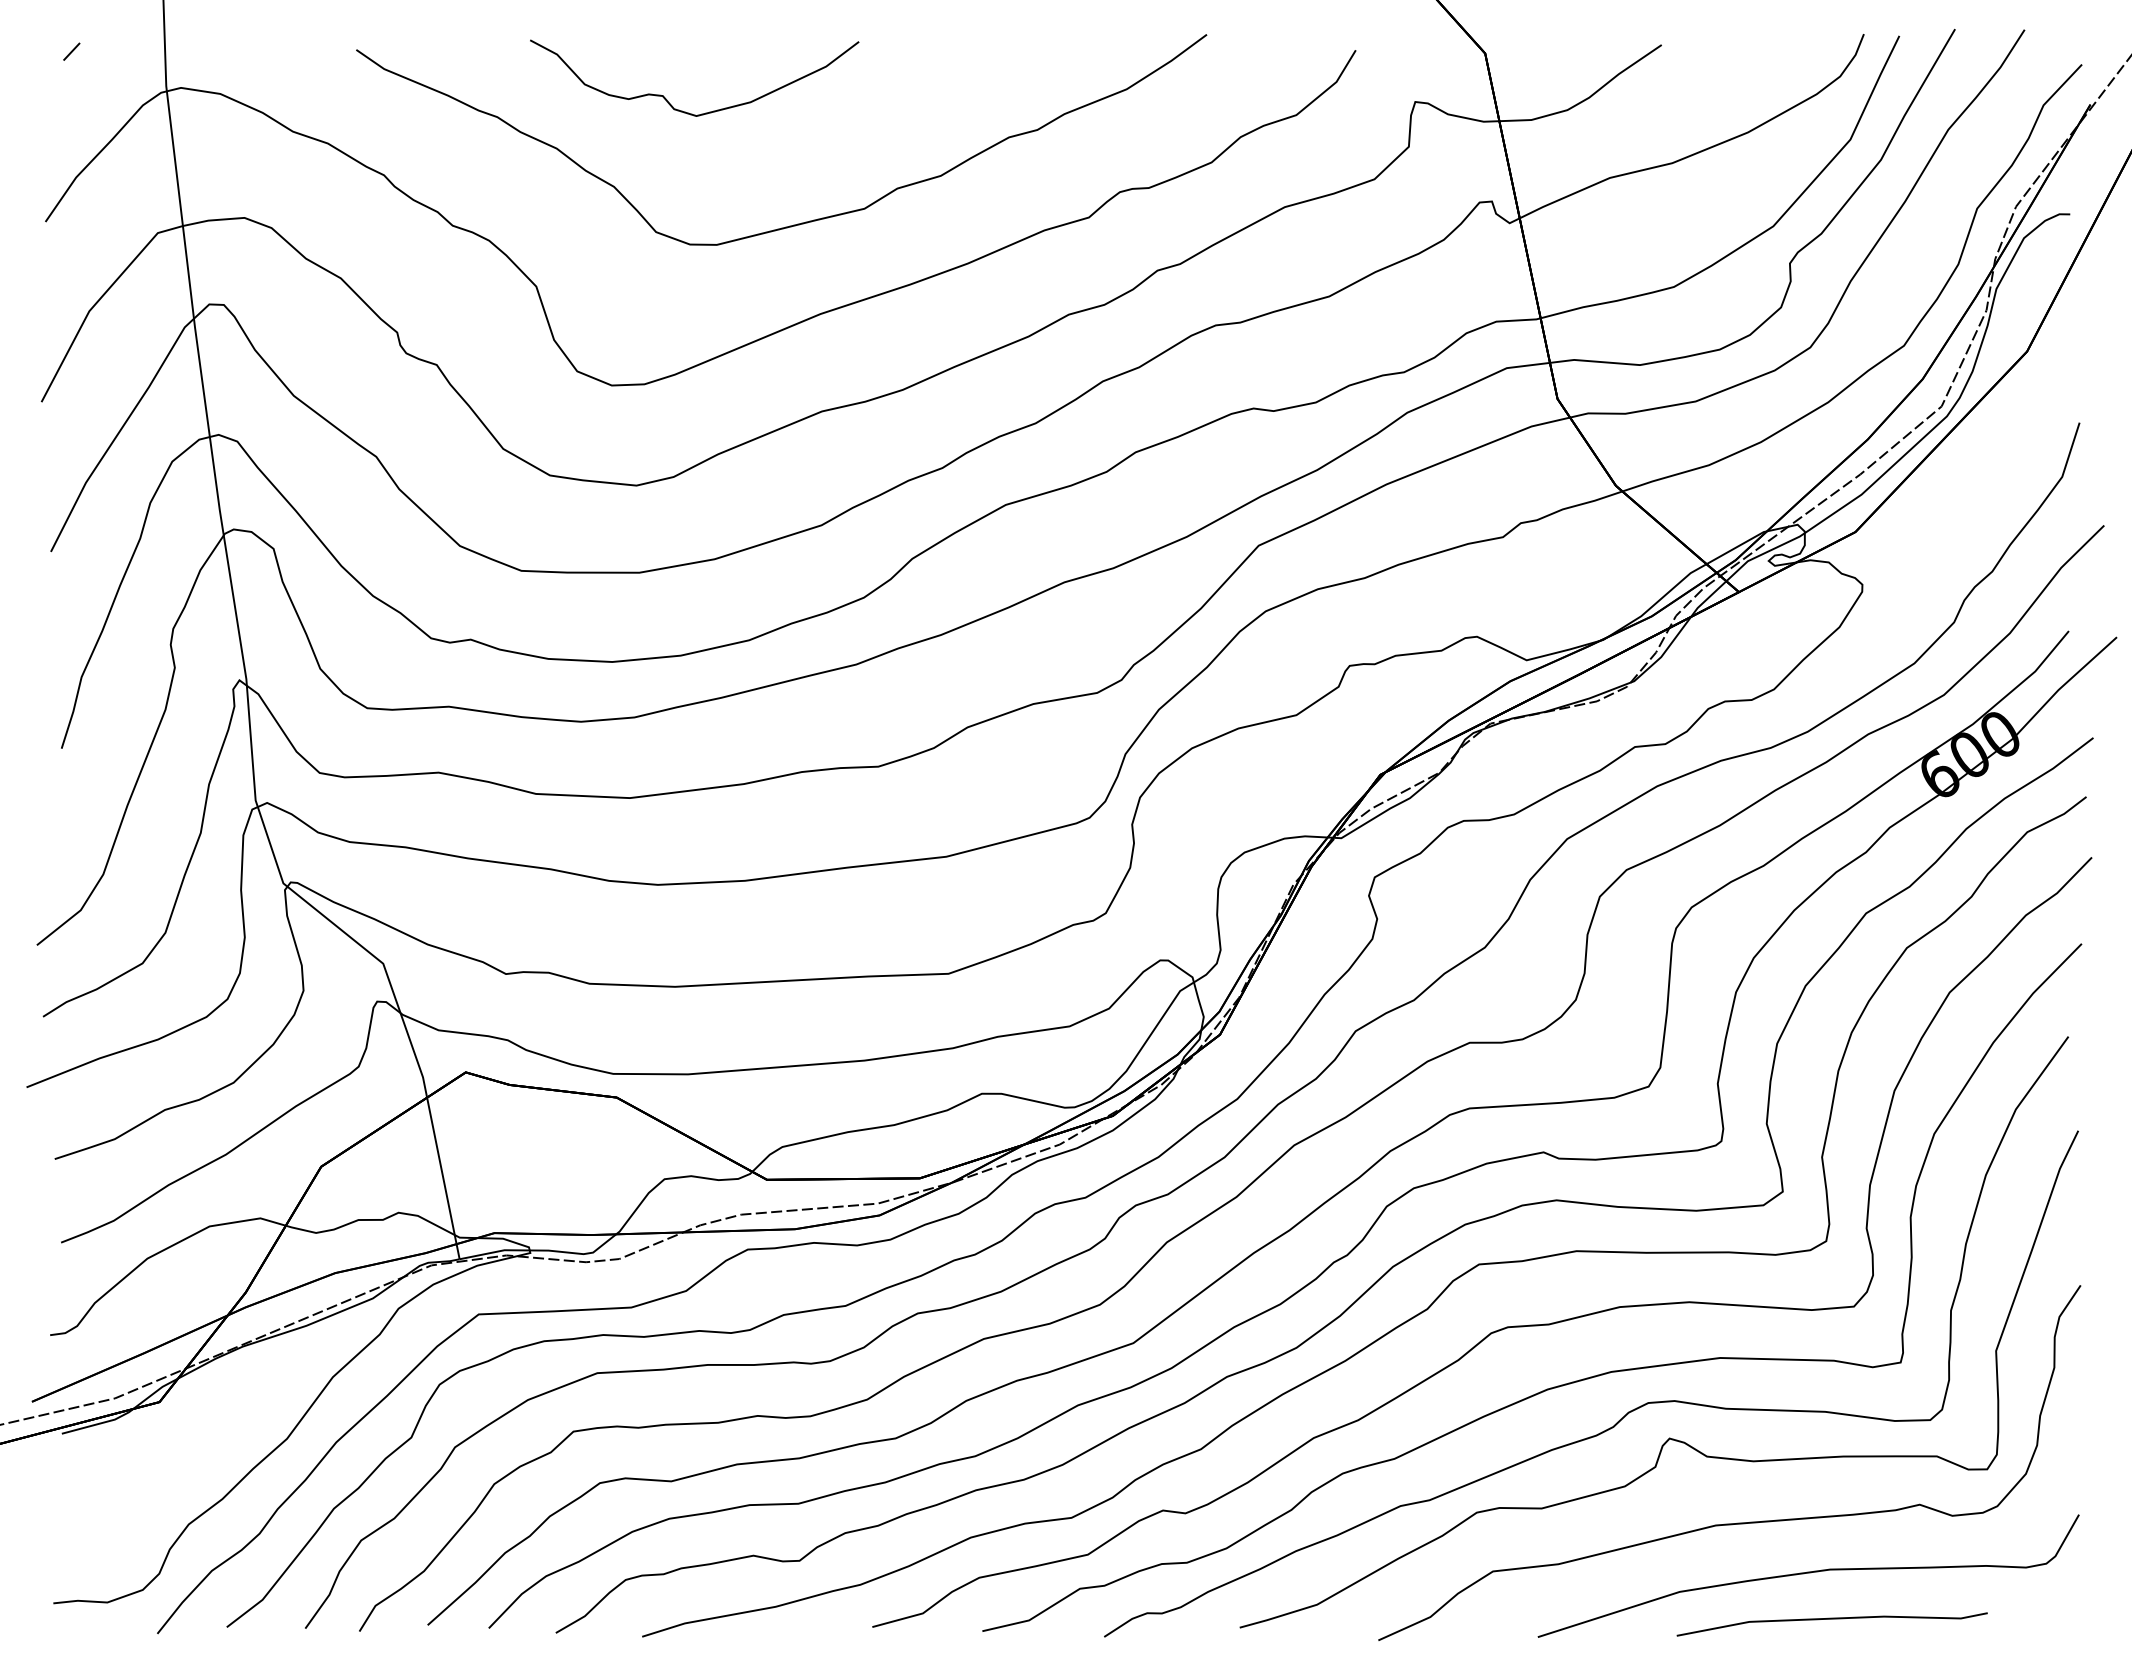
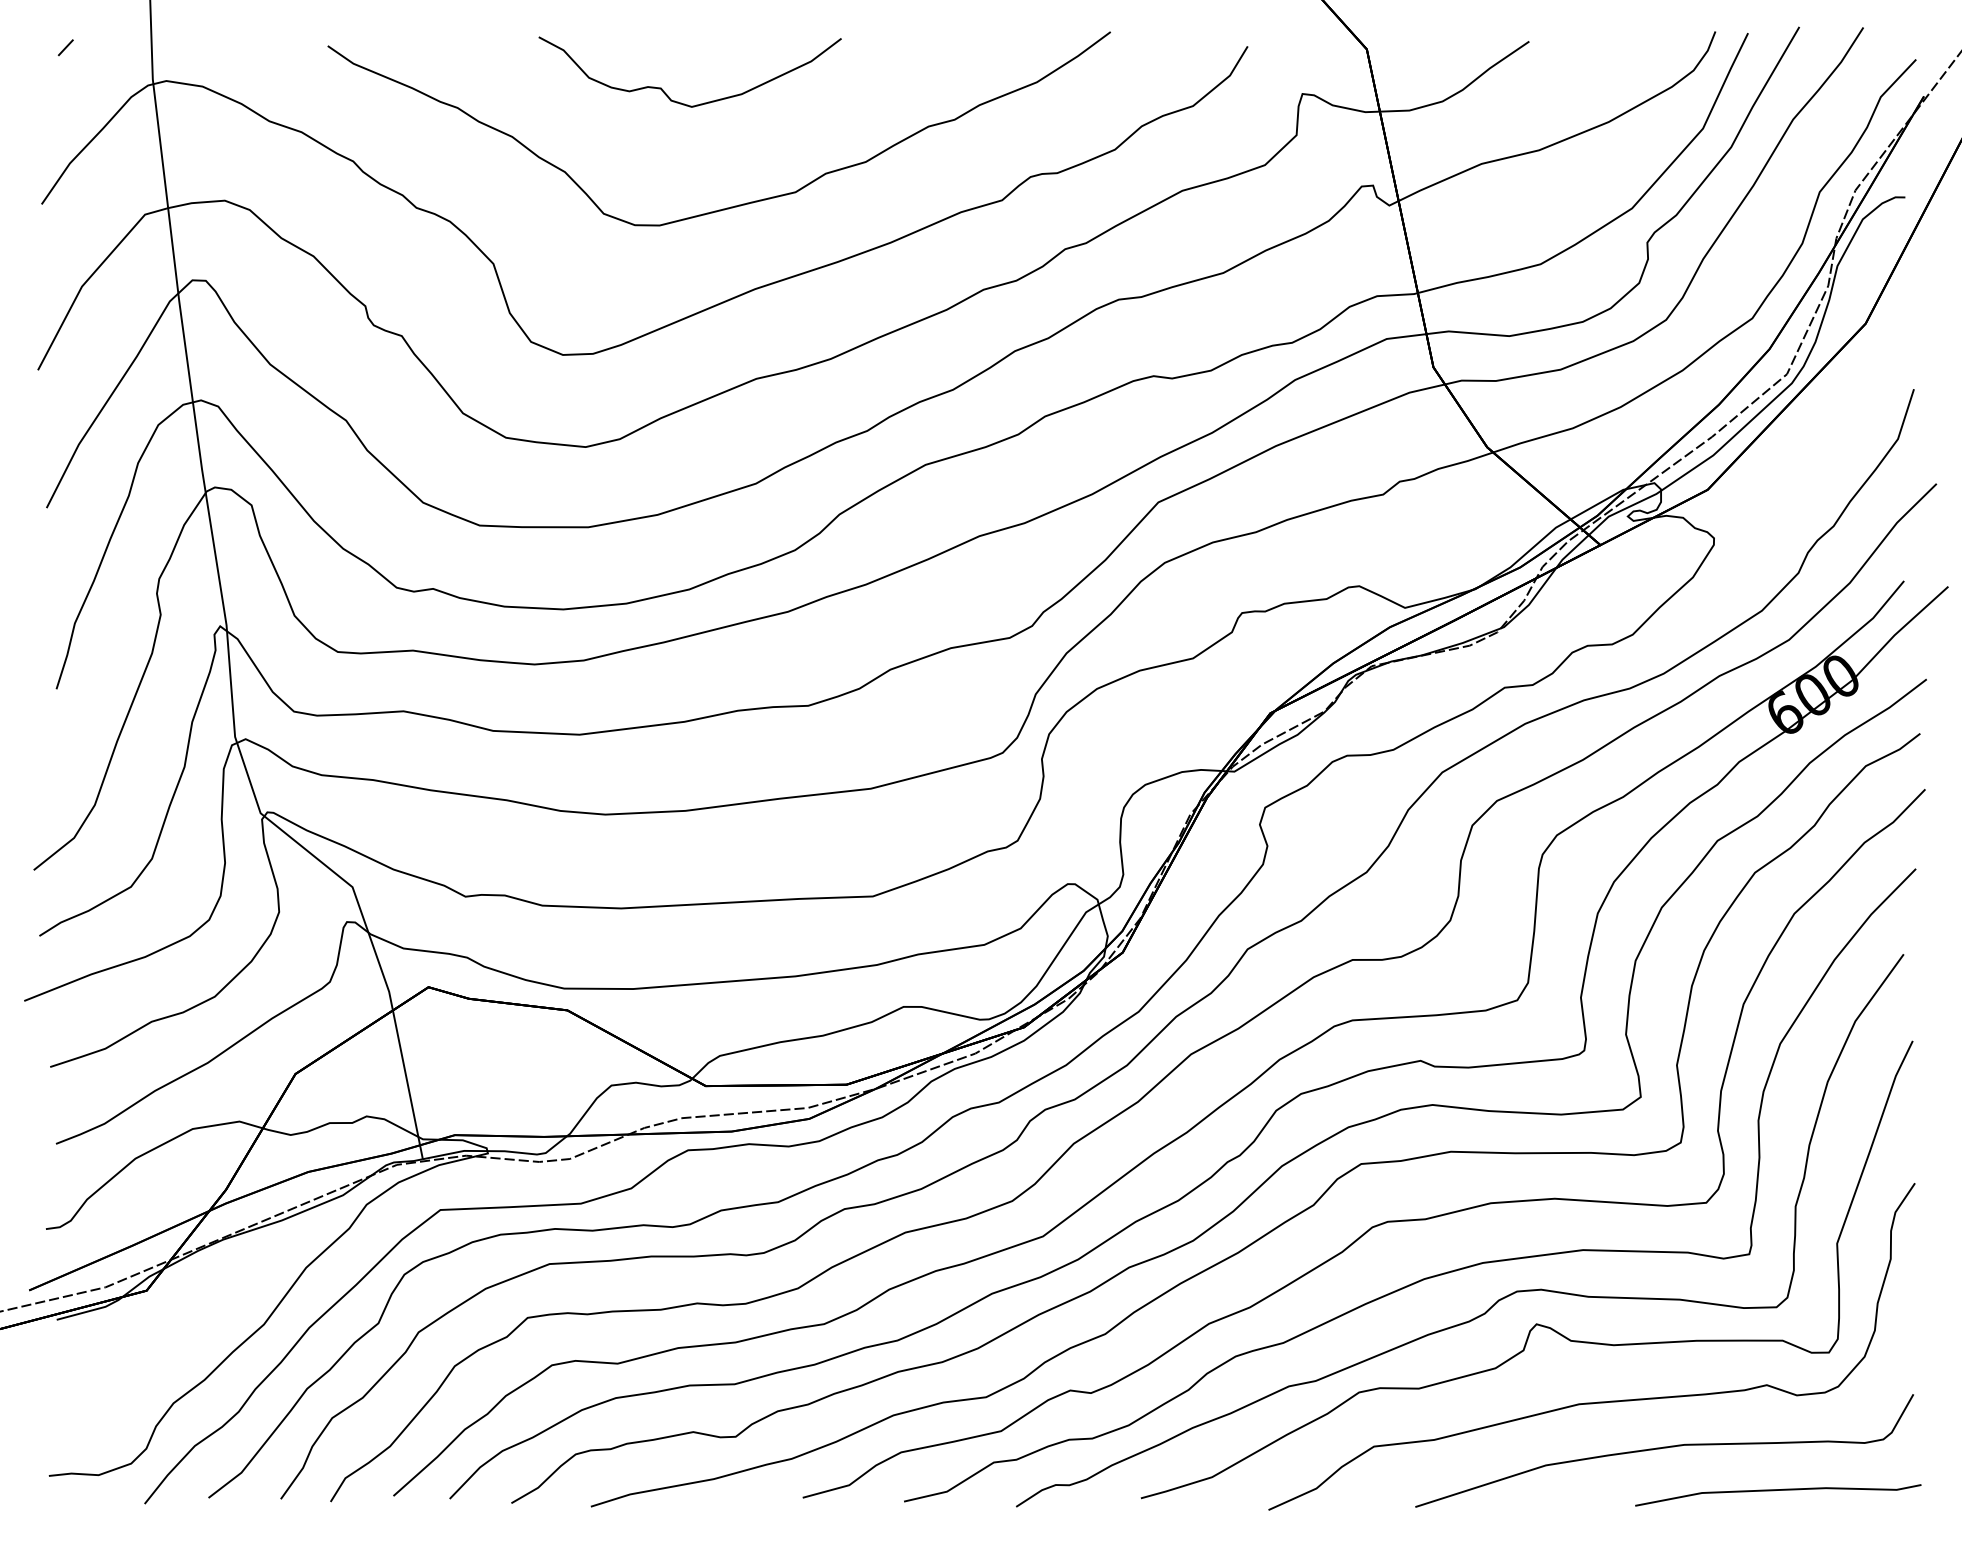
curve: (668, 101) -> (666, 93), moved
line: (1832, 1619) -> (1778, 1490), moved

